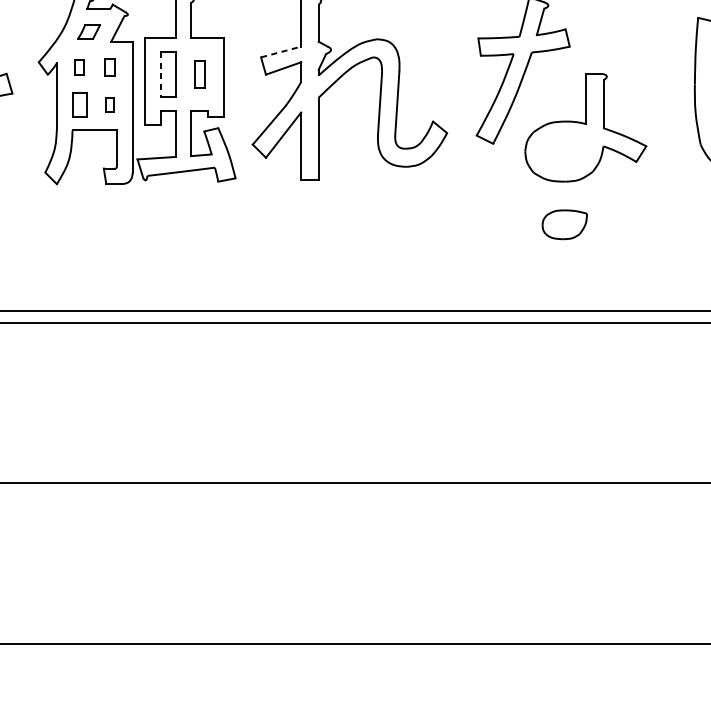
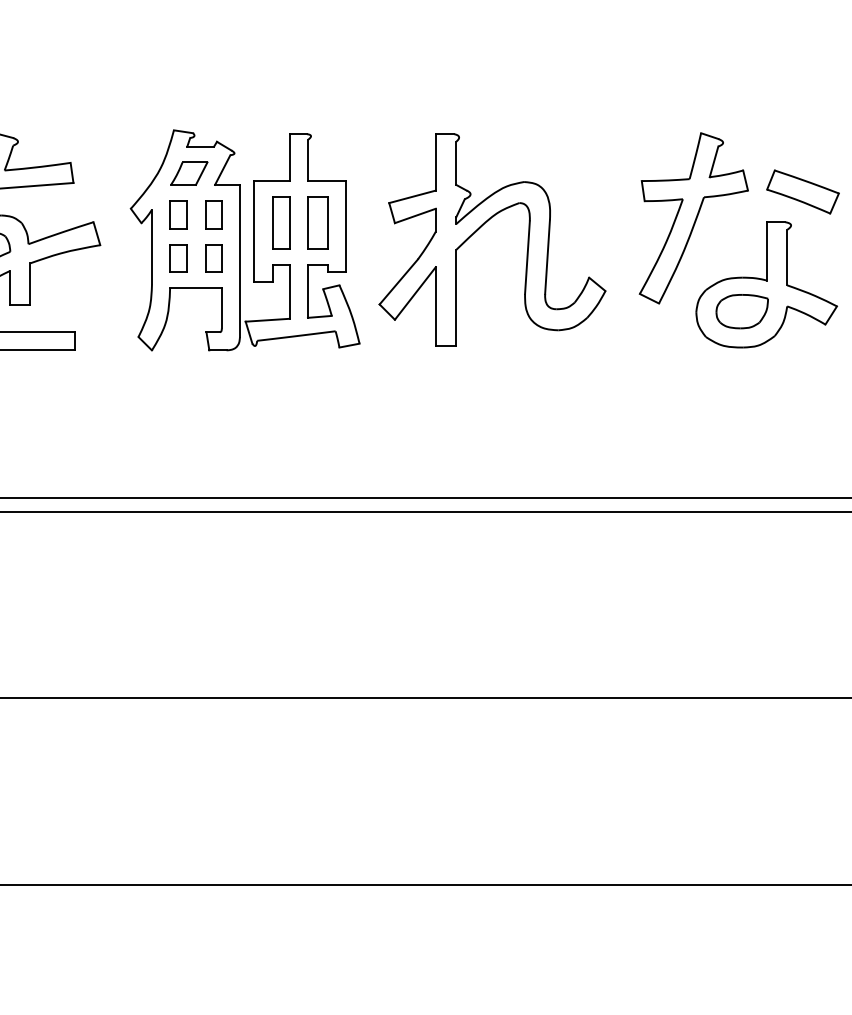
part: (89, 31) -> (189, 173), size x1.43
part: (616, 47) -> (802, 191), added
line: (281, 51) -> (413, 196), dashed -> solid
part: (79, 67) -> (178, 214), size x1.67
part: (109, 67) -> (213, 214), size x1.43
line: (160, 74) -> (272, 223), dashed -> solid
part: (199, 74) -> (317, 222), size x1.67
part: (109, 105) -> (213, 258), size x1.67
part: (564, 224) -> (741, 311), moved

